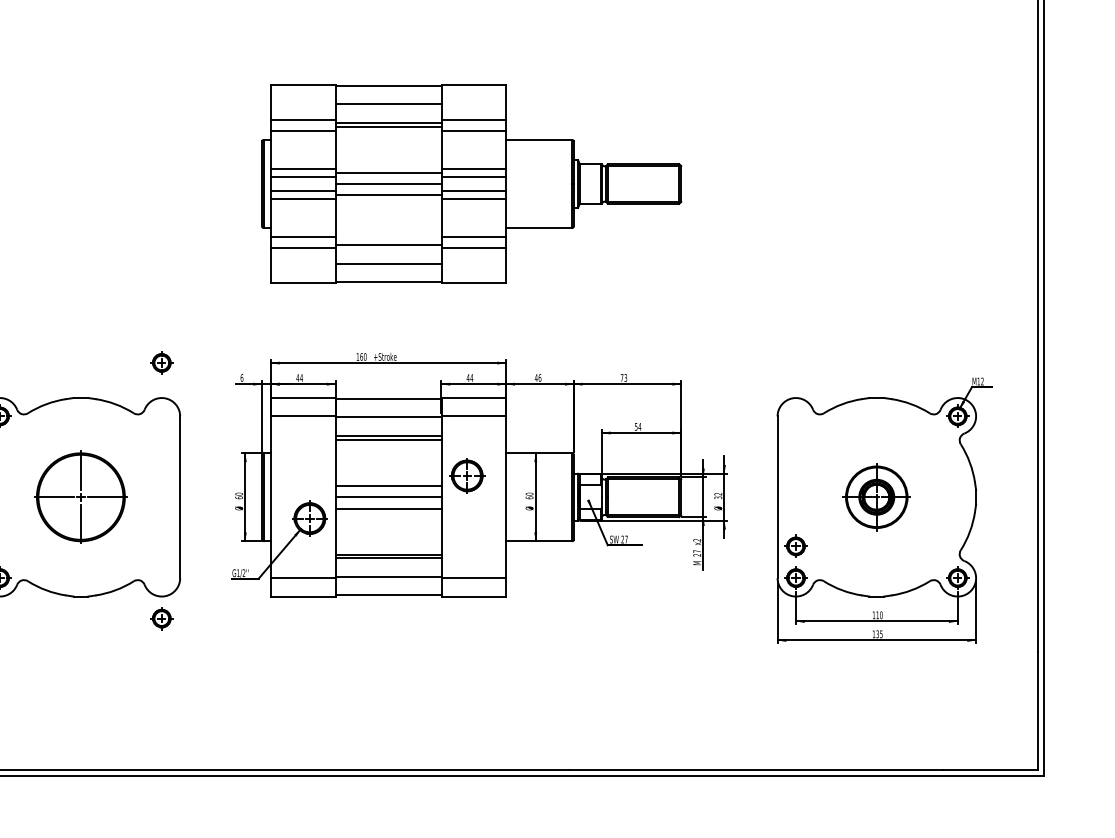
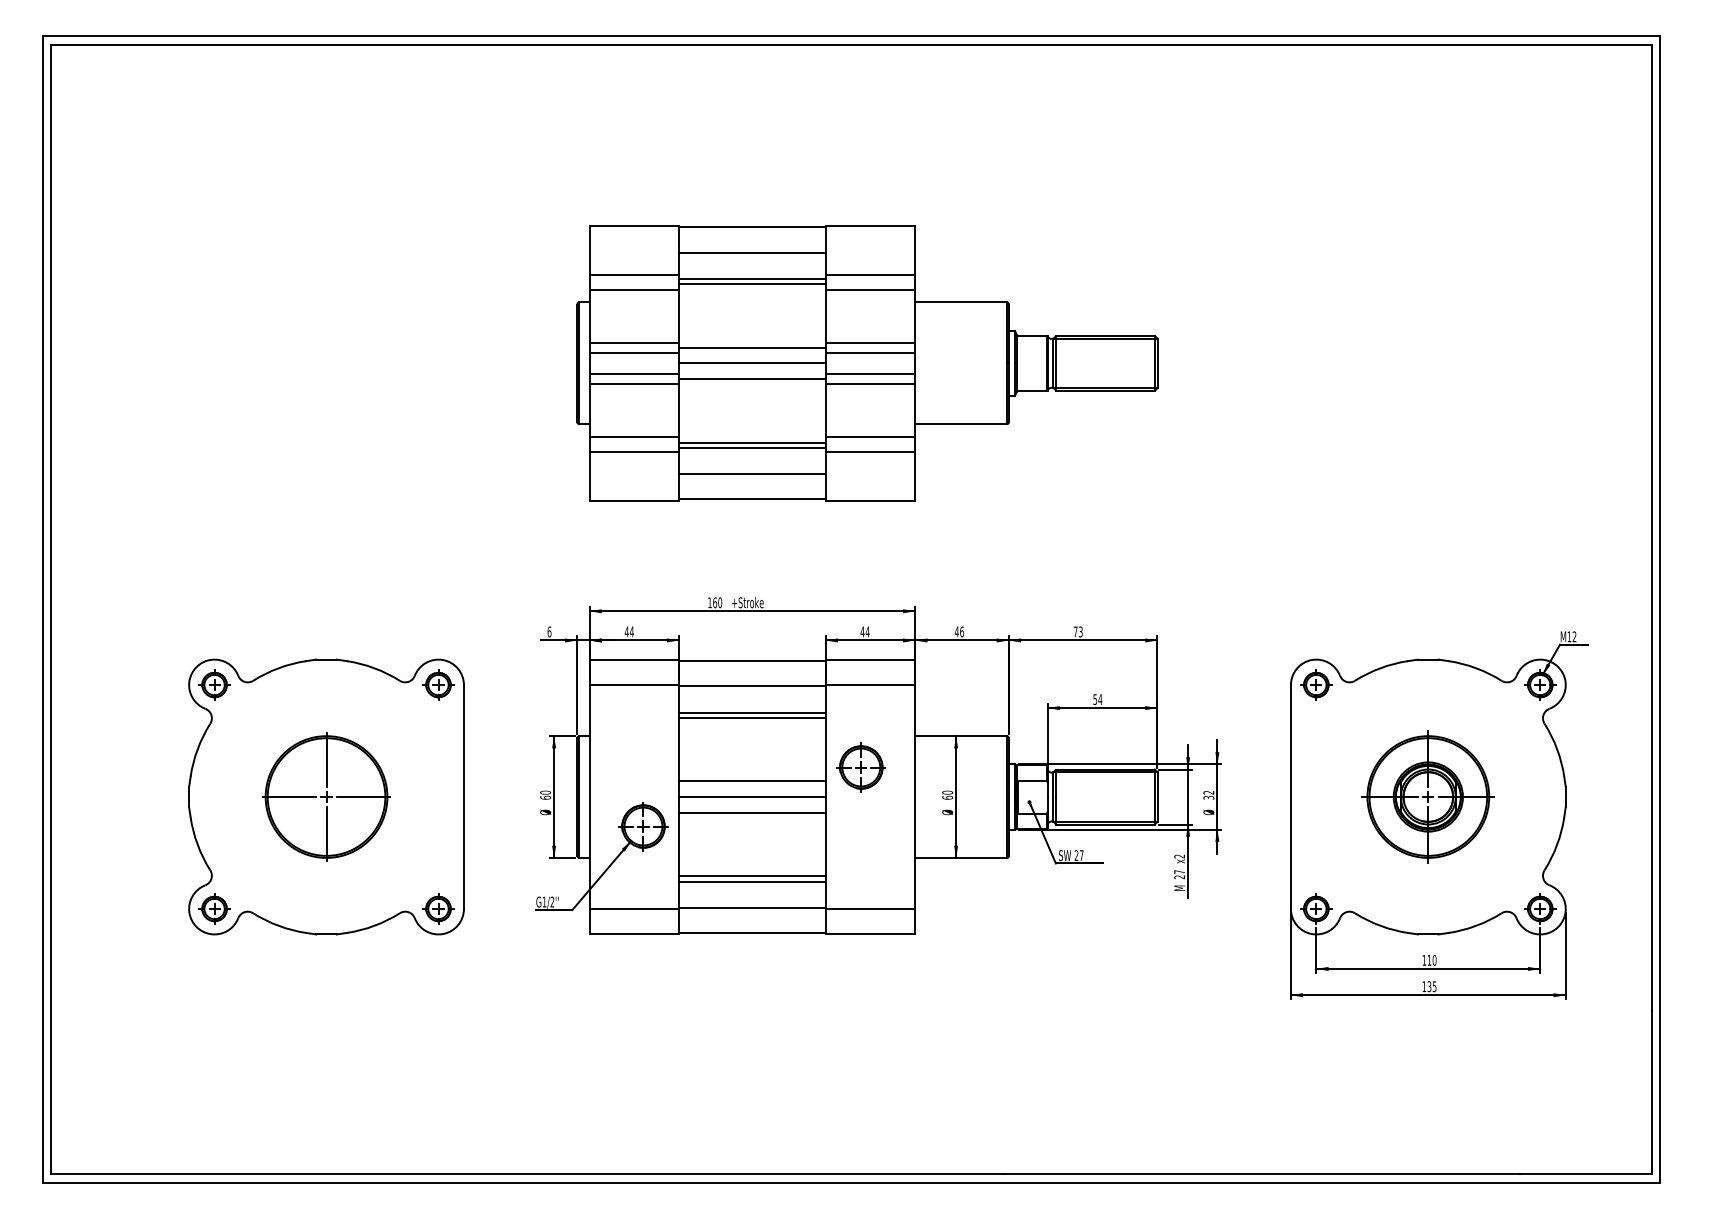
line: (388, 241) -> (752, 442), added
part: (161, 362) -> (438, 684), moved
part: (876, 496) -> (1427, 796), size x1.43
part: (796, 546) -> (1316, 684), moved
part: (161, 618) -> (438, 908), moved

